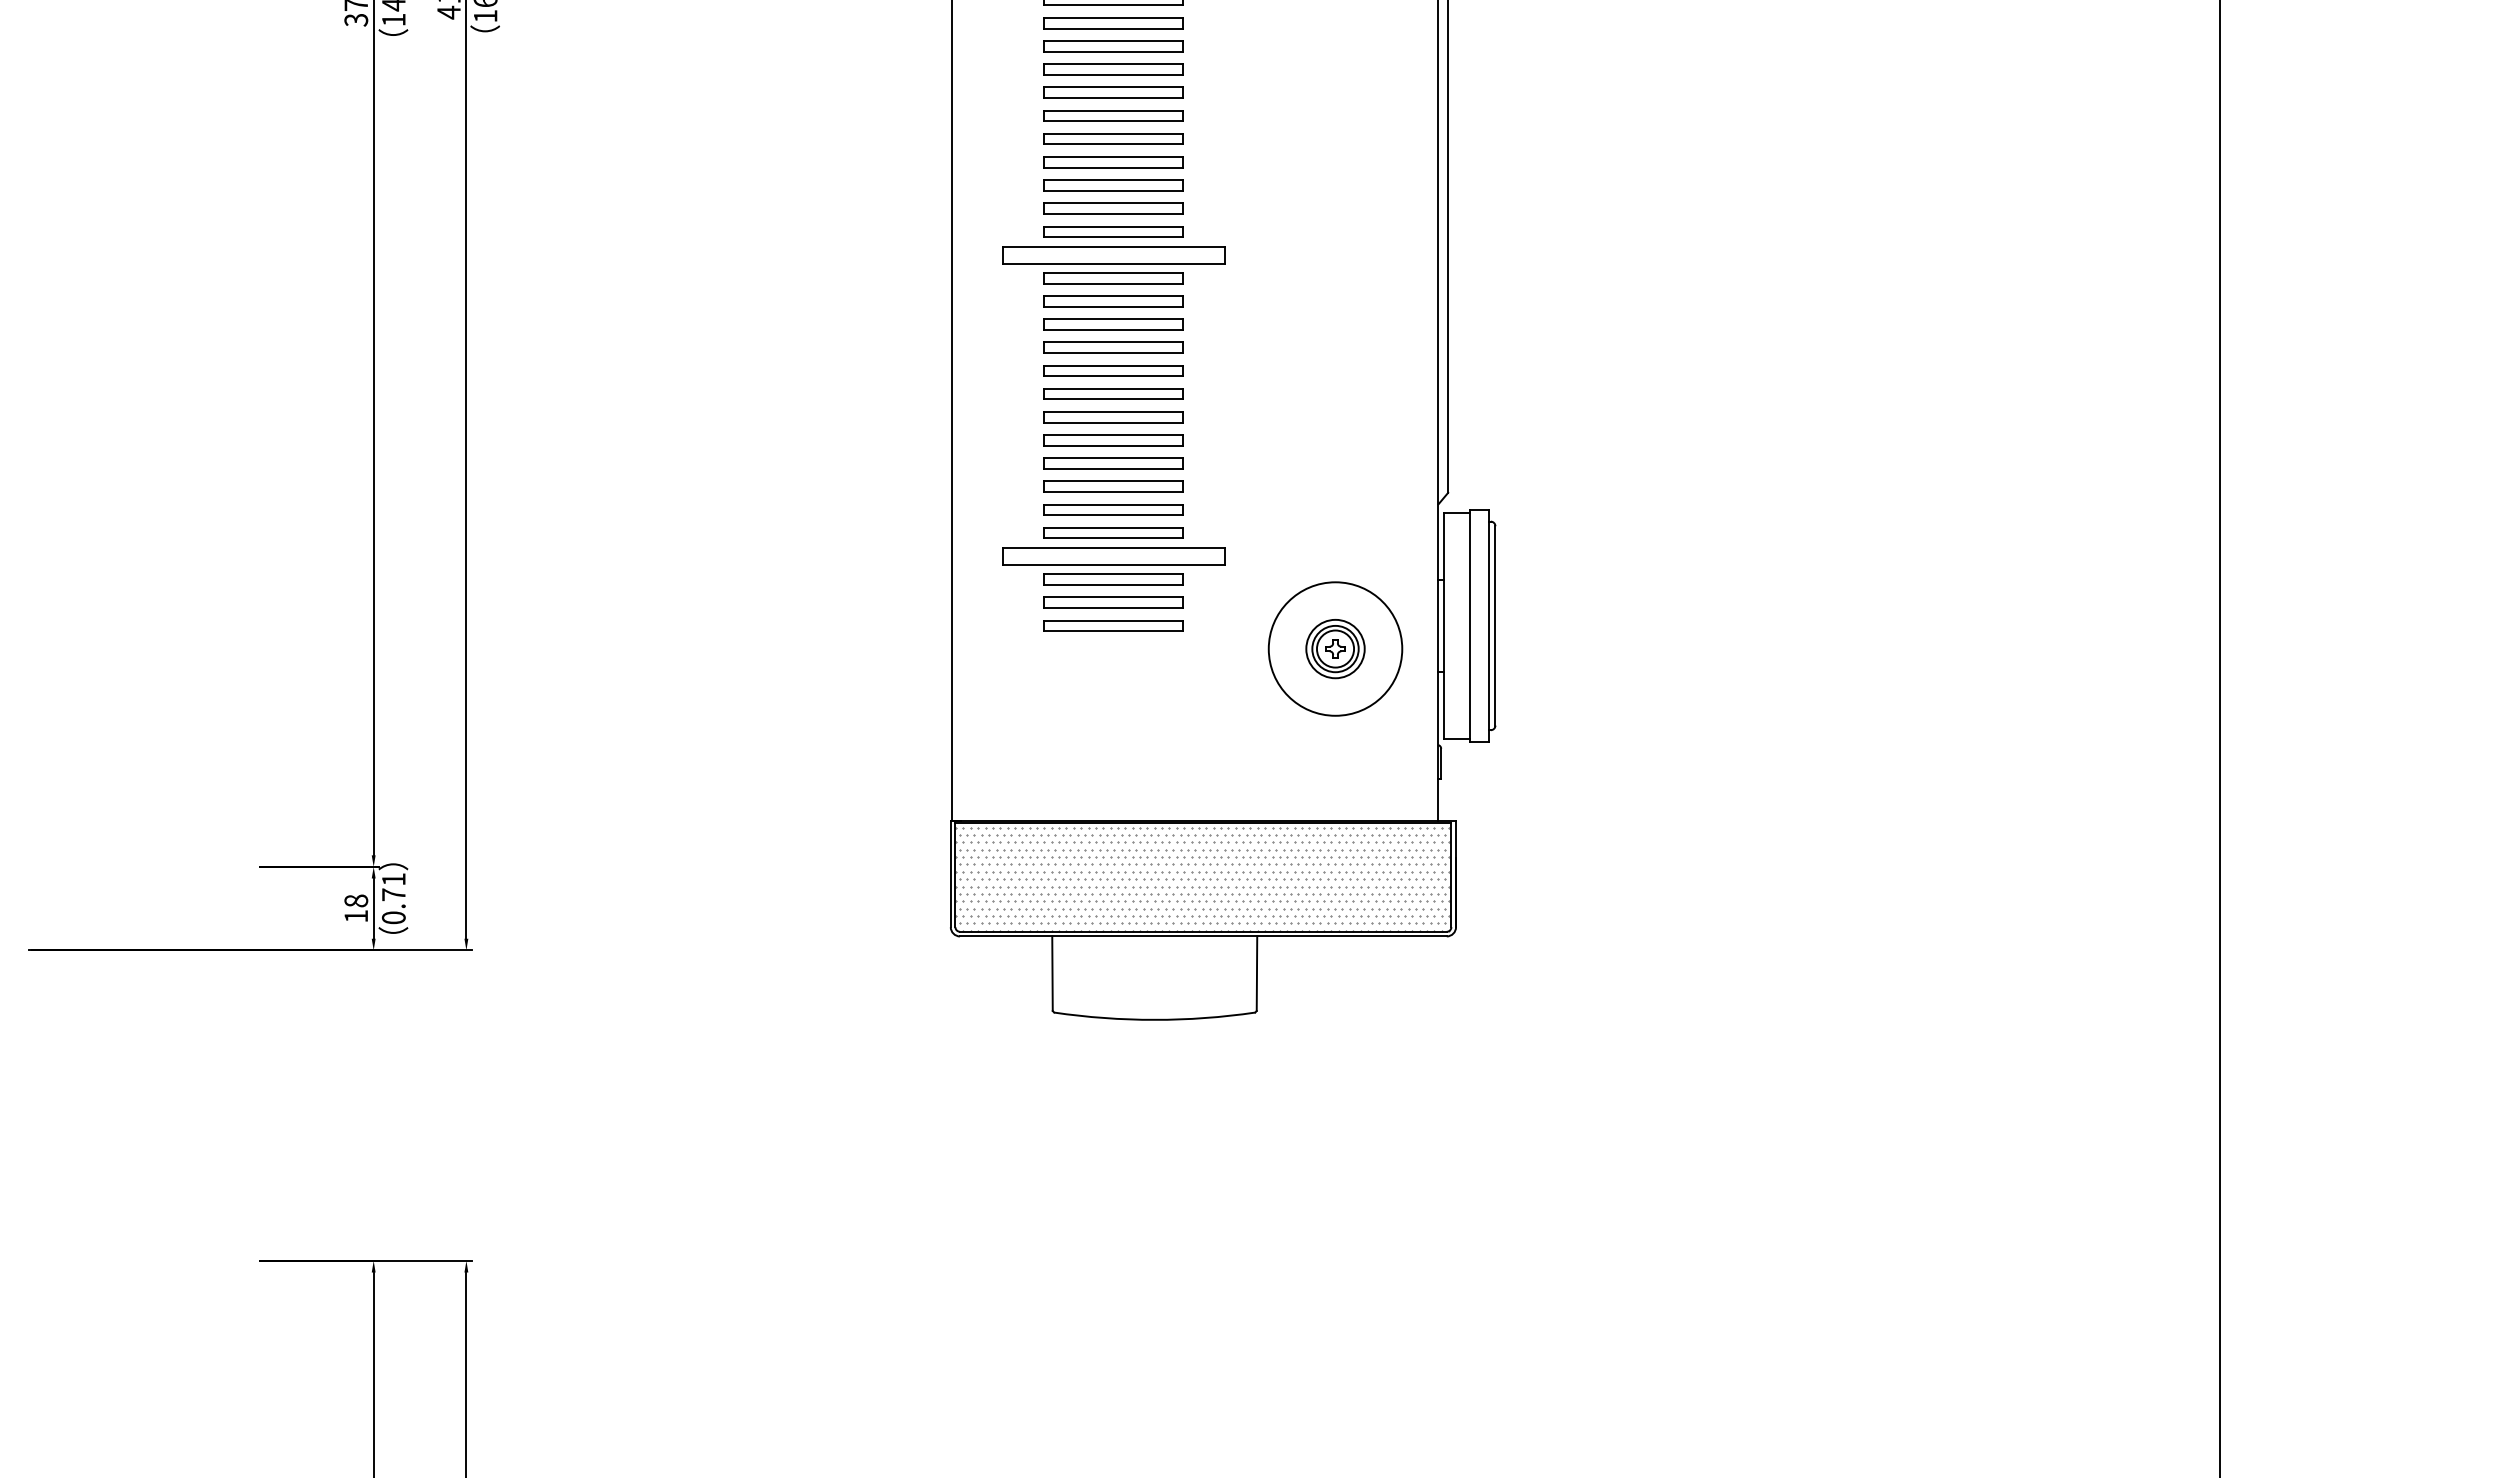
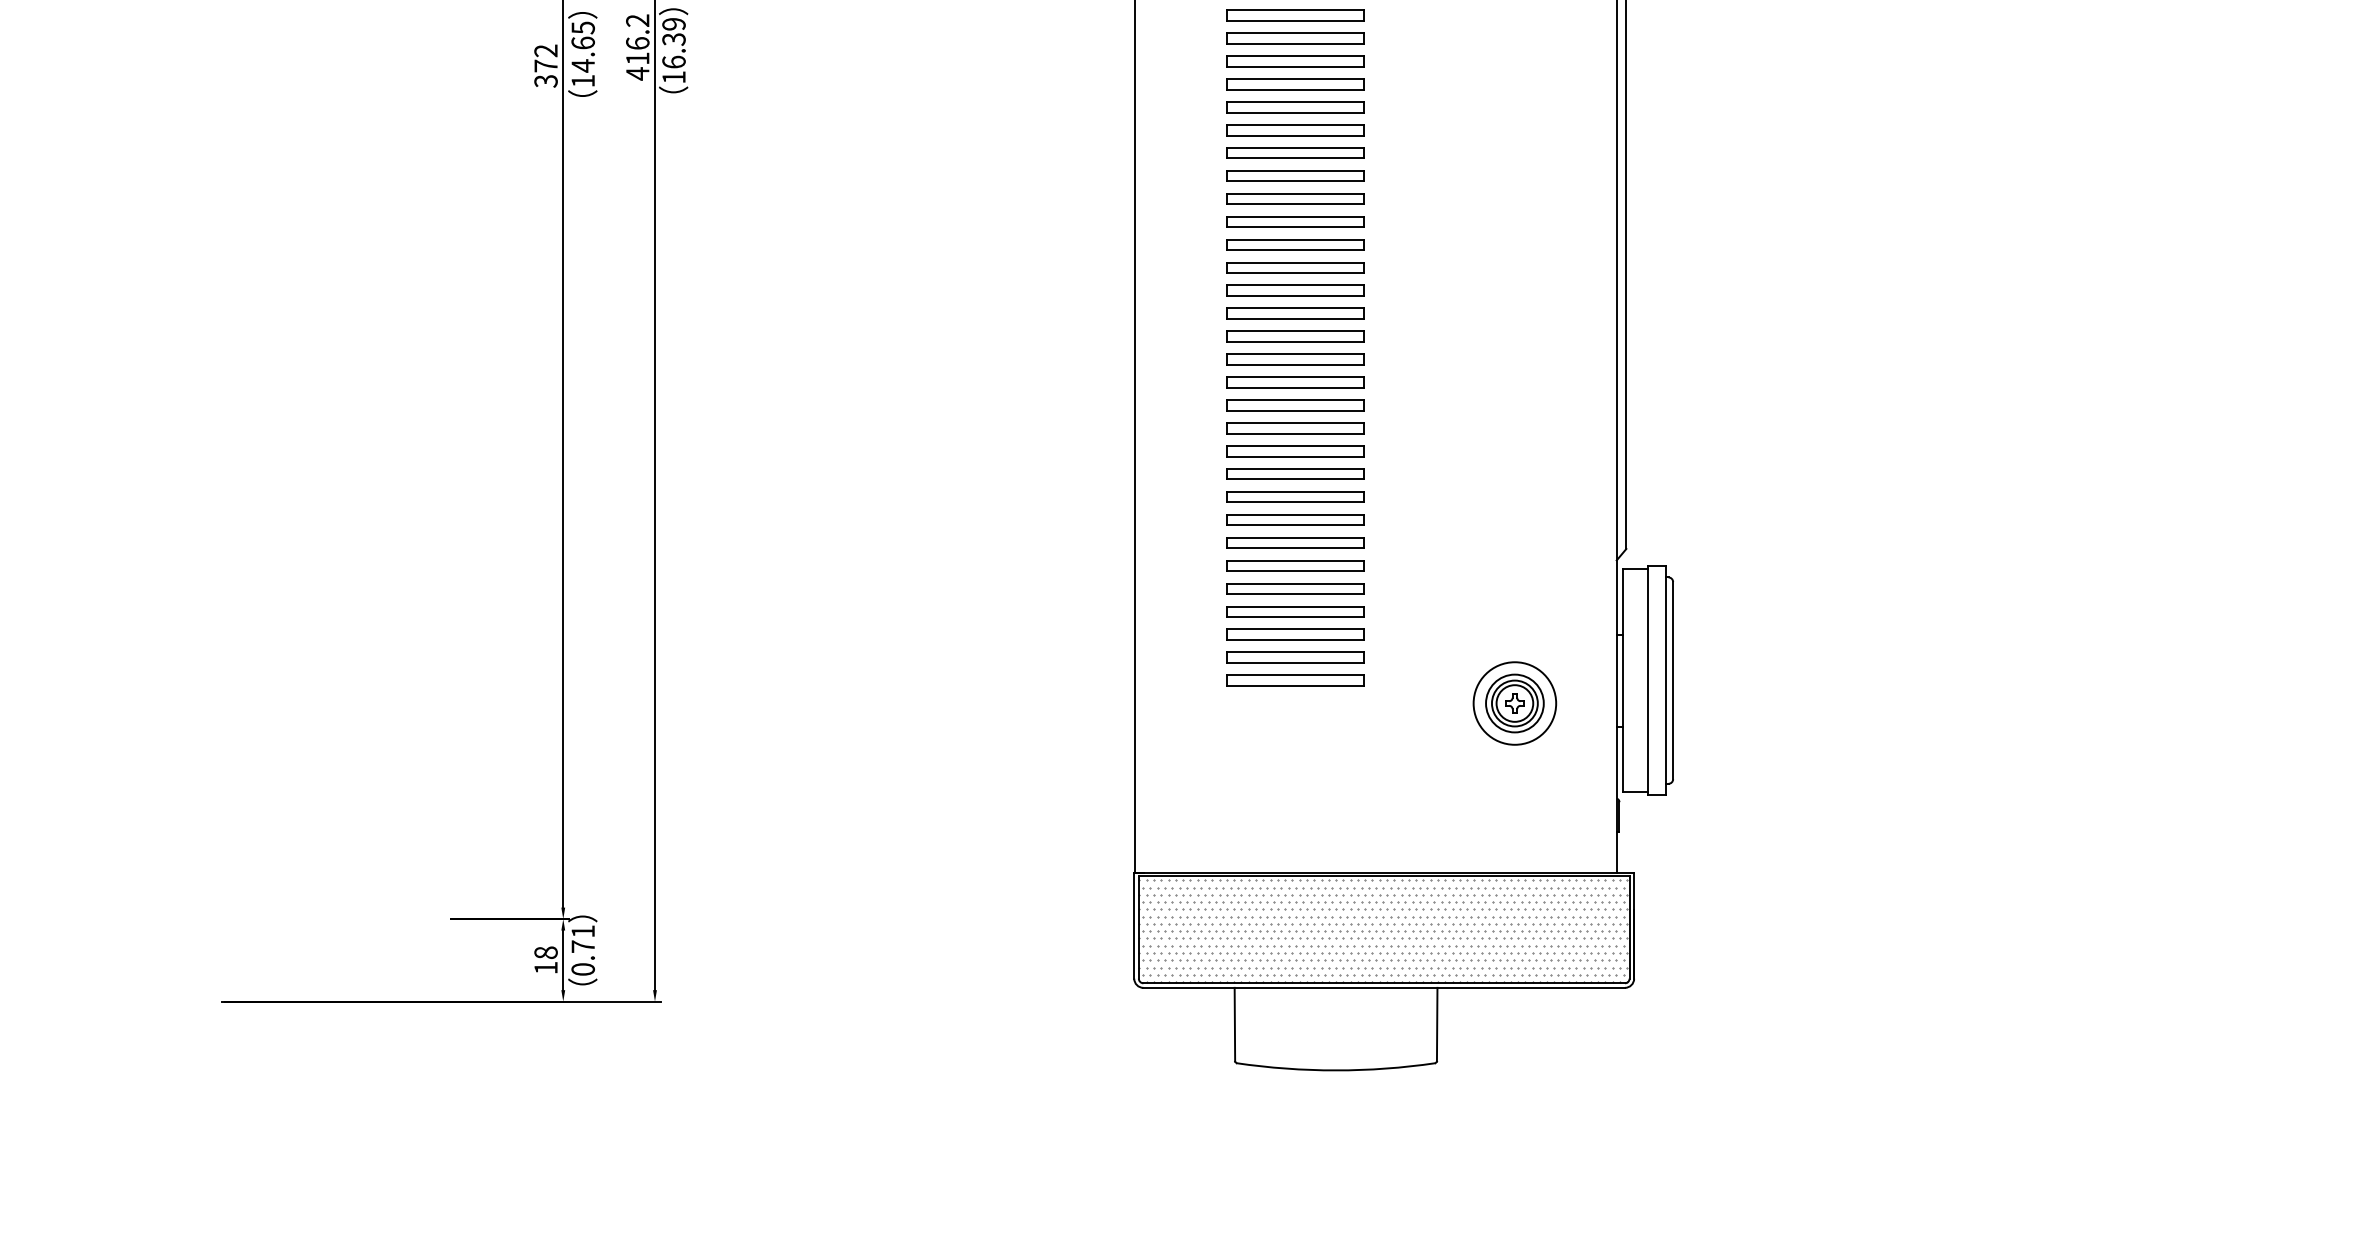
part: (1113, 254) -> (1295, 313), size x0.62
part: (1113, 556) -> (1295, 611), size x0.62
circle: (1335, 648) -> (1514, 702), size x0.62

